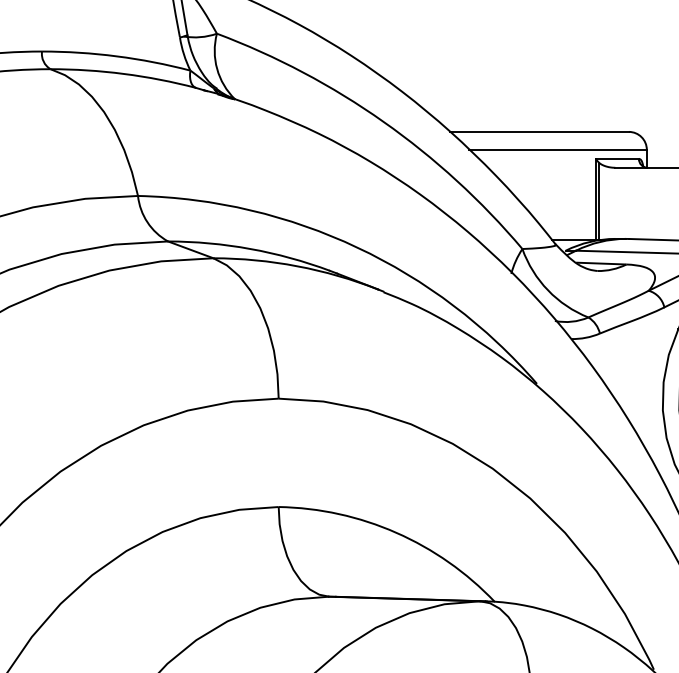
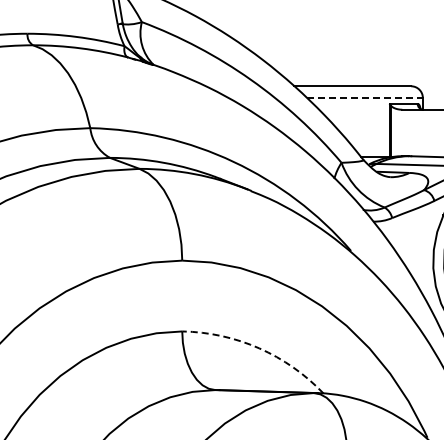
line: (559, 150) -> (365, 98), solid -> dashed
arc: (396, 533) -> (259, 348), solid -> dashed

